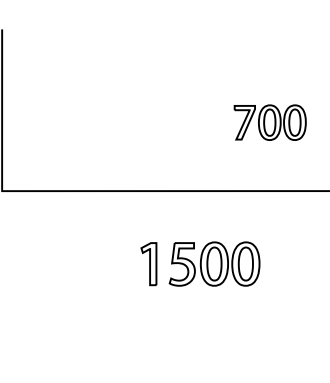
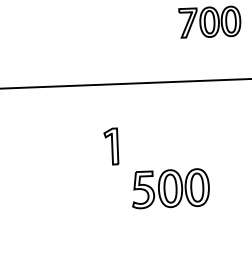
part: (214, 263) -> (170, 188), moved

